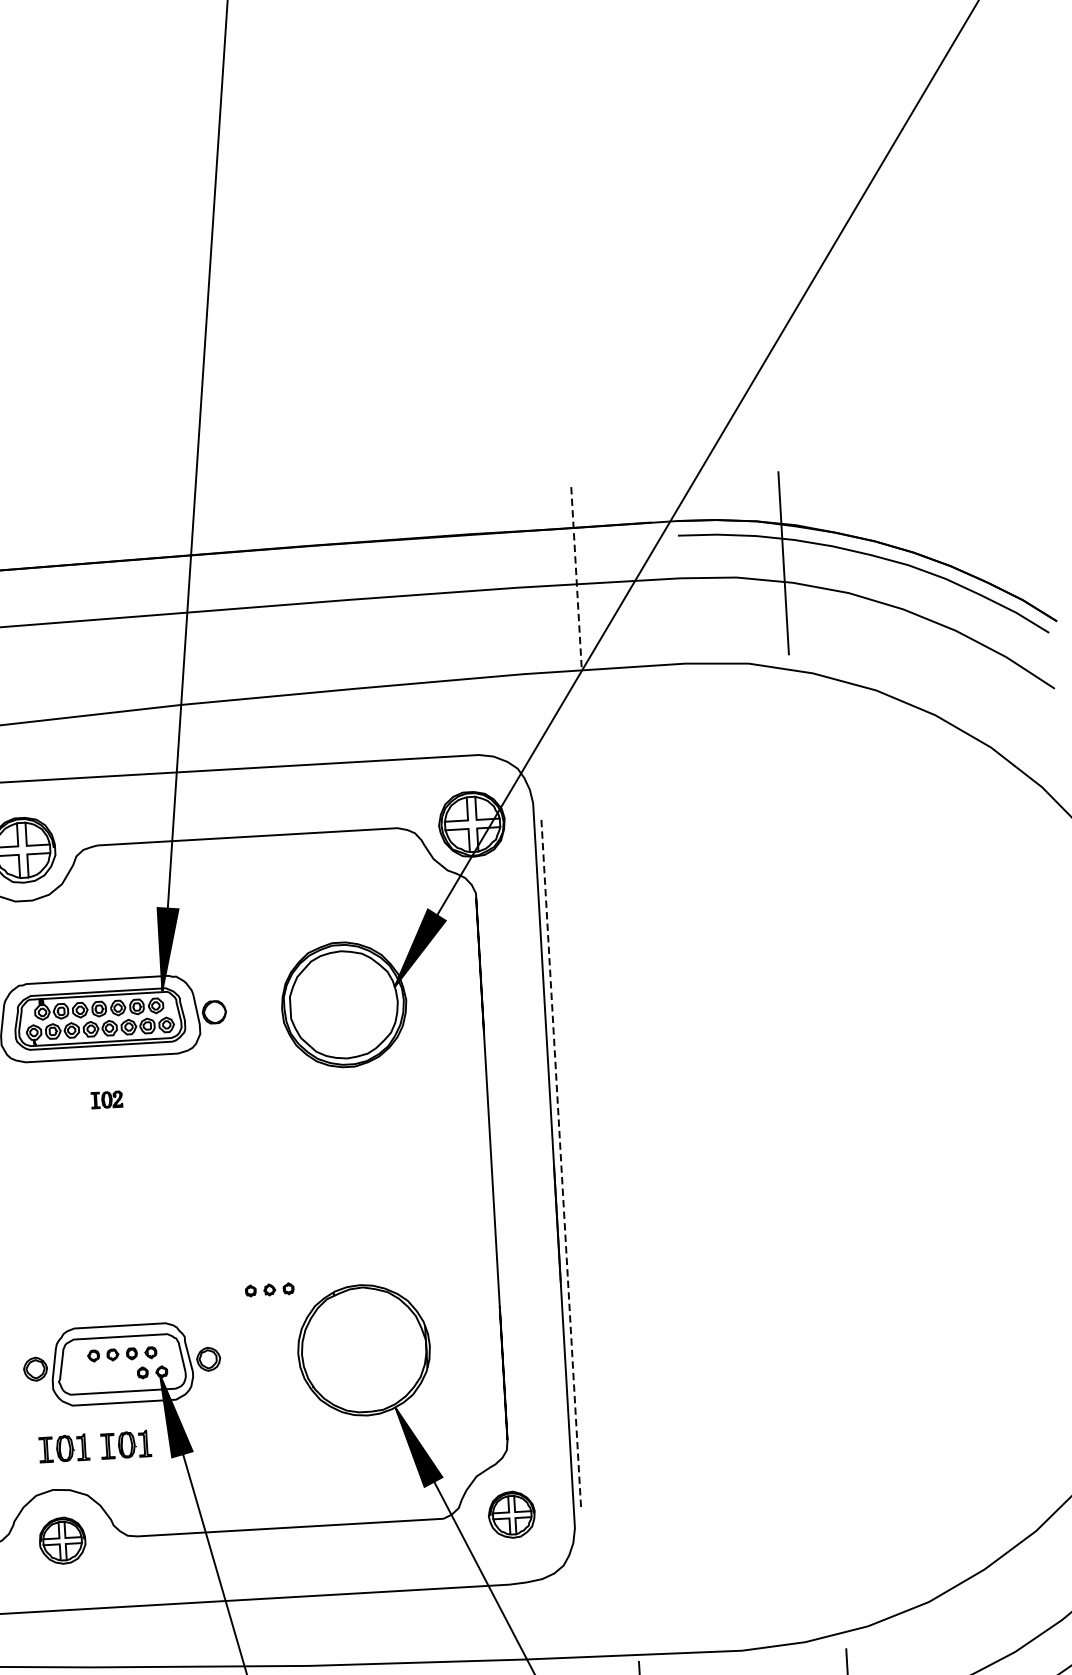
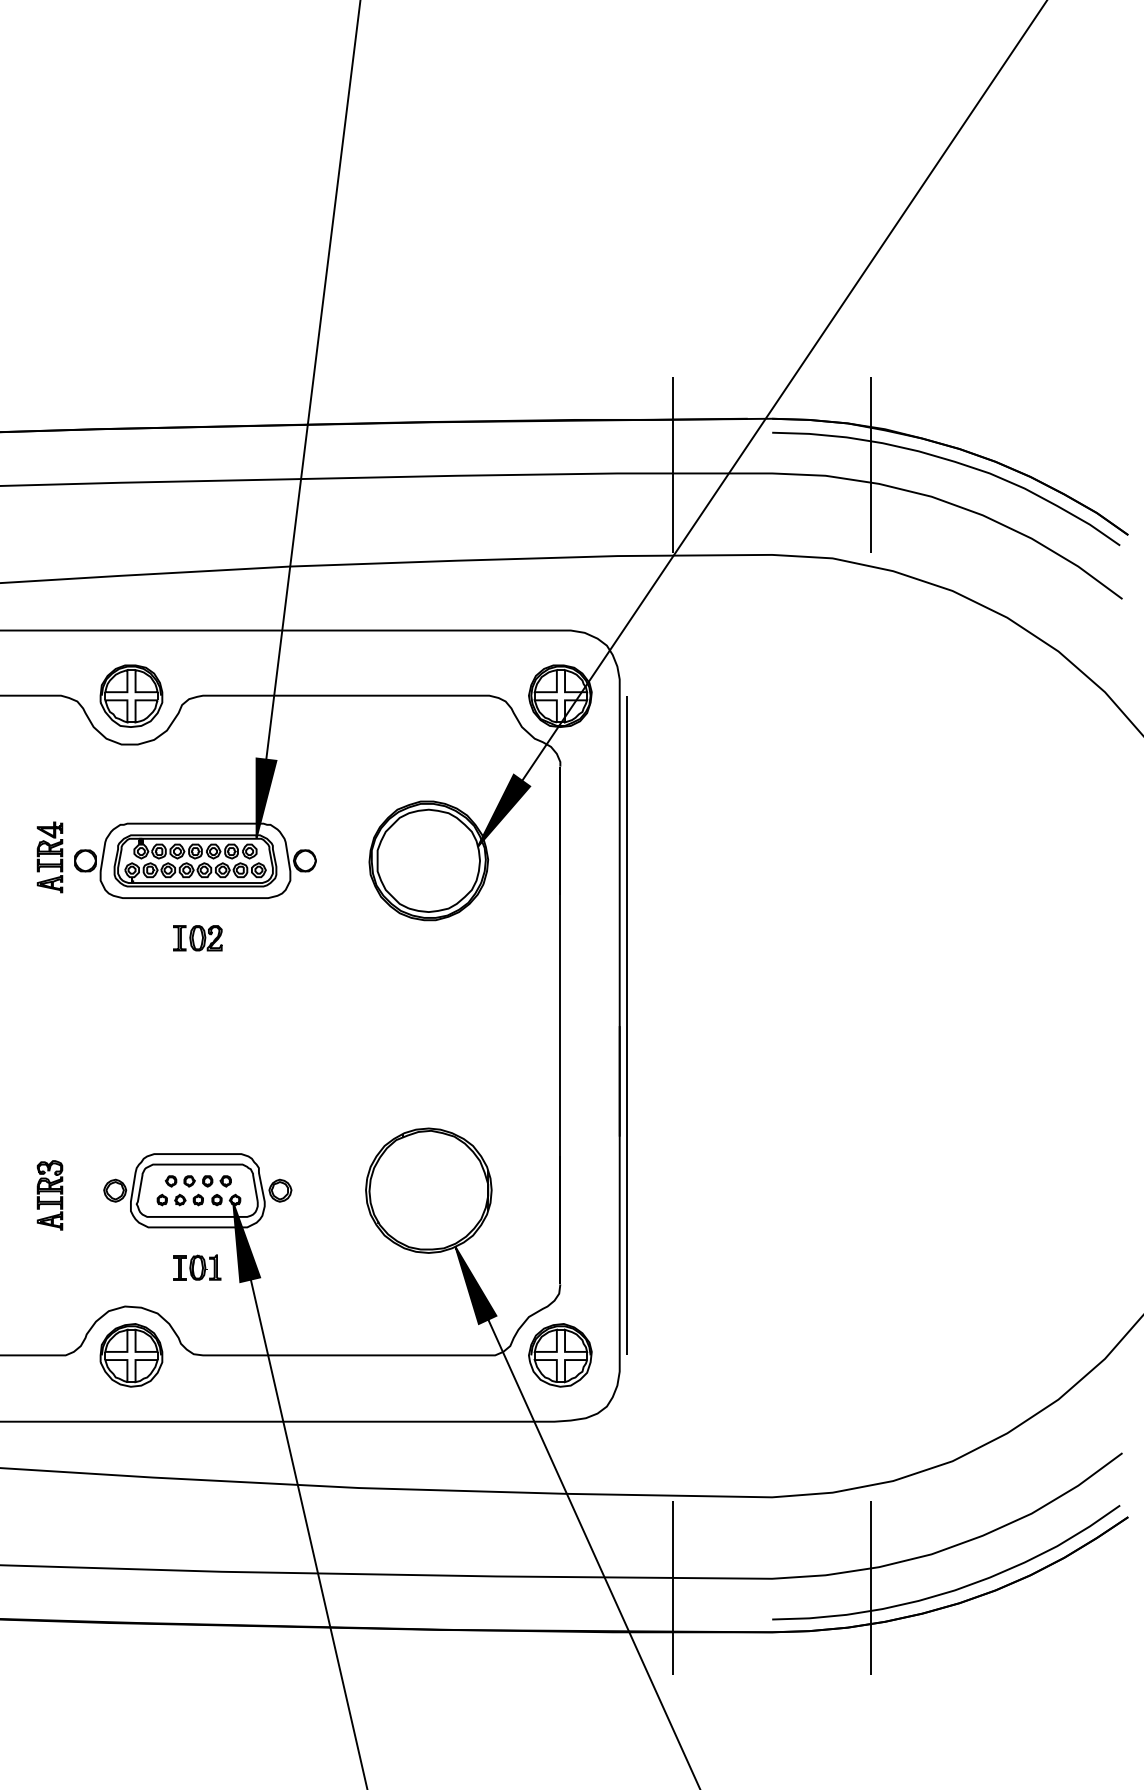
line: (576, 574) -> (673, 464), dashed -> solid
part: (106, 1100) -> (197, 938), size x1.67
line: (561, 1165) -> (626, 1025), dashed -> solid
part: (268, 1289) -> (179, 1199), moved
part: (64, 1448) -> (138, 1267), removed
part: (511, 1514) -> (560, 1355), size x1.43
part: (62, 1540) -> (131, 1355), size x1.43

